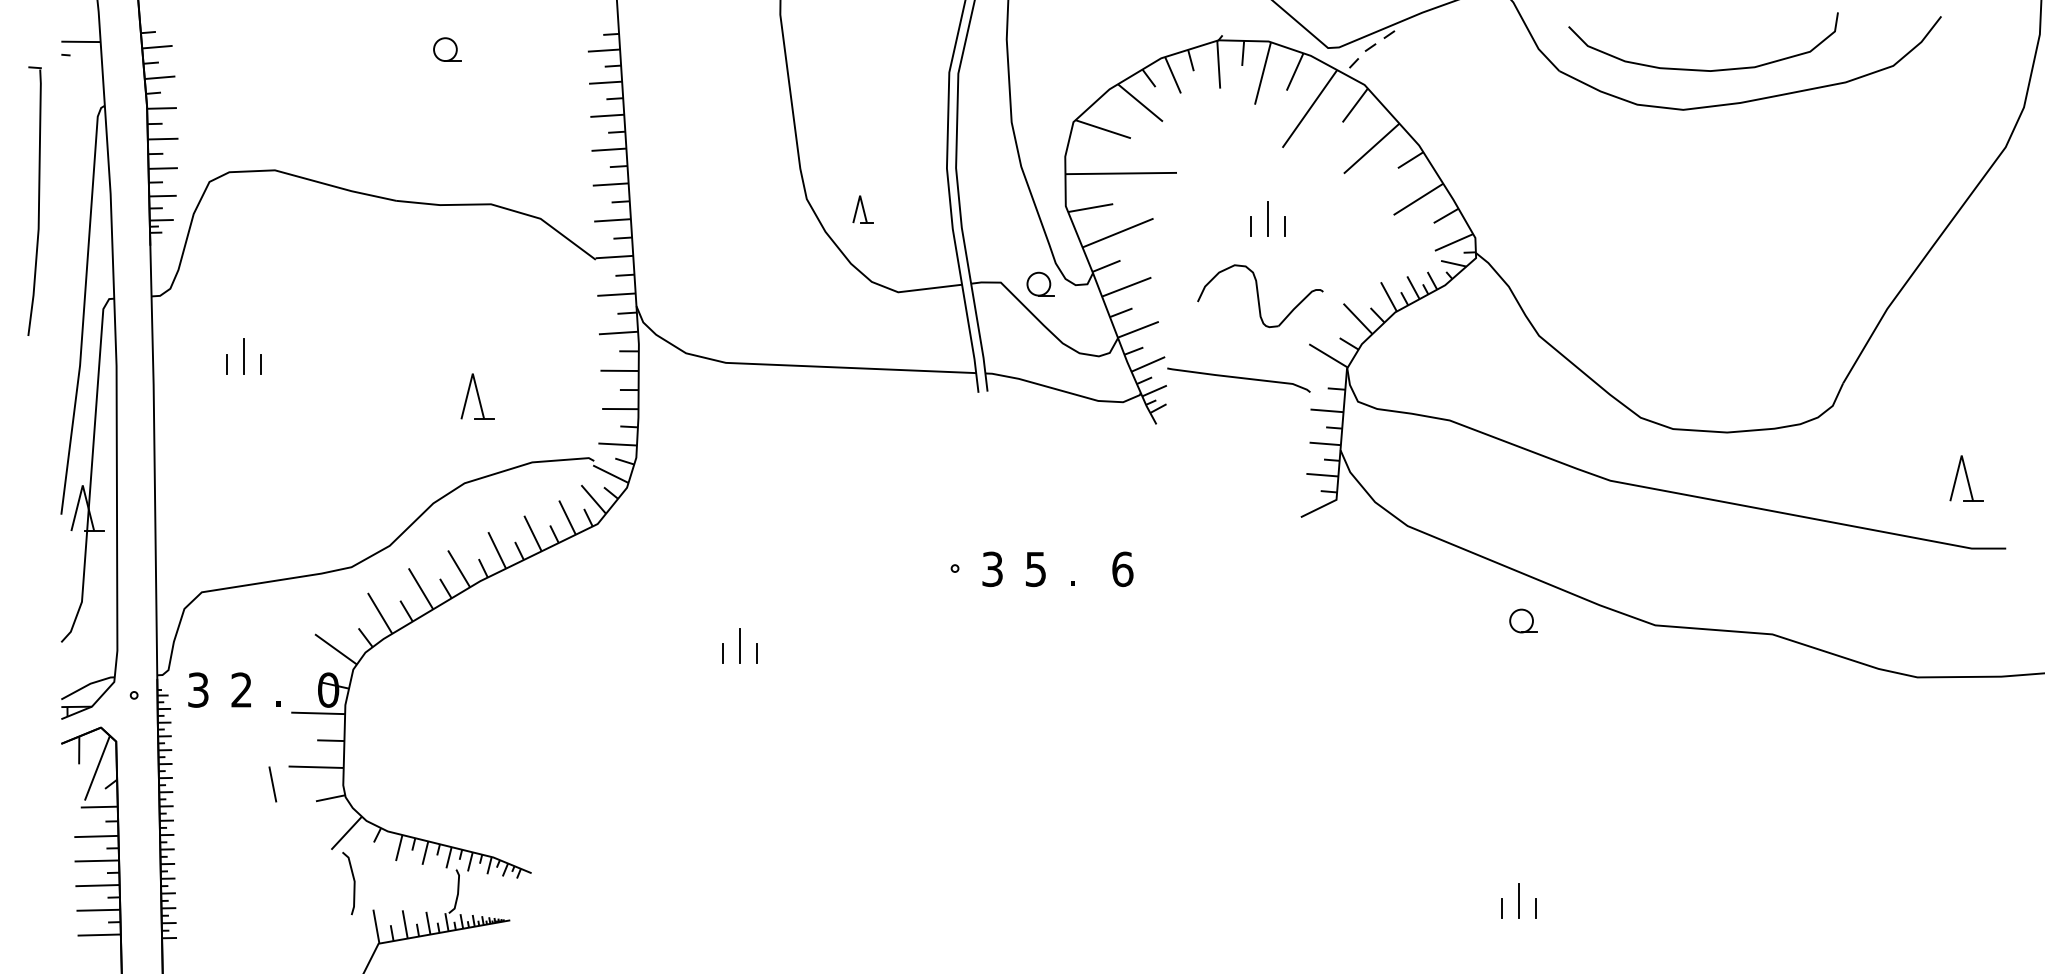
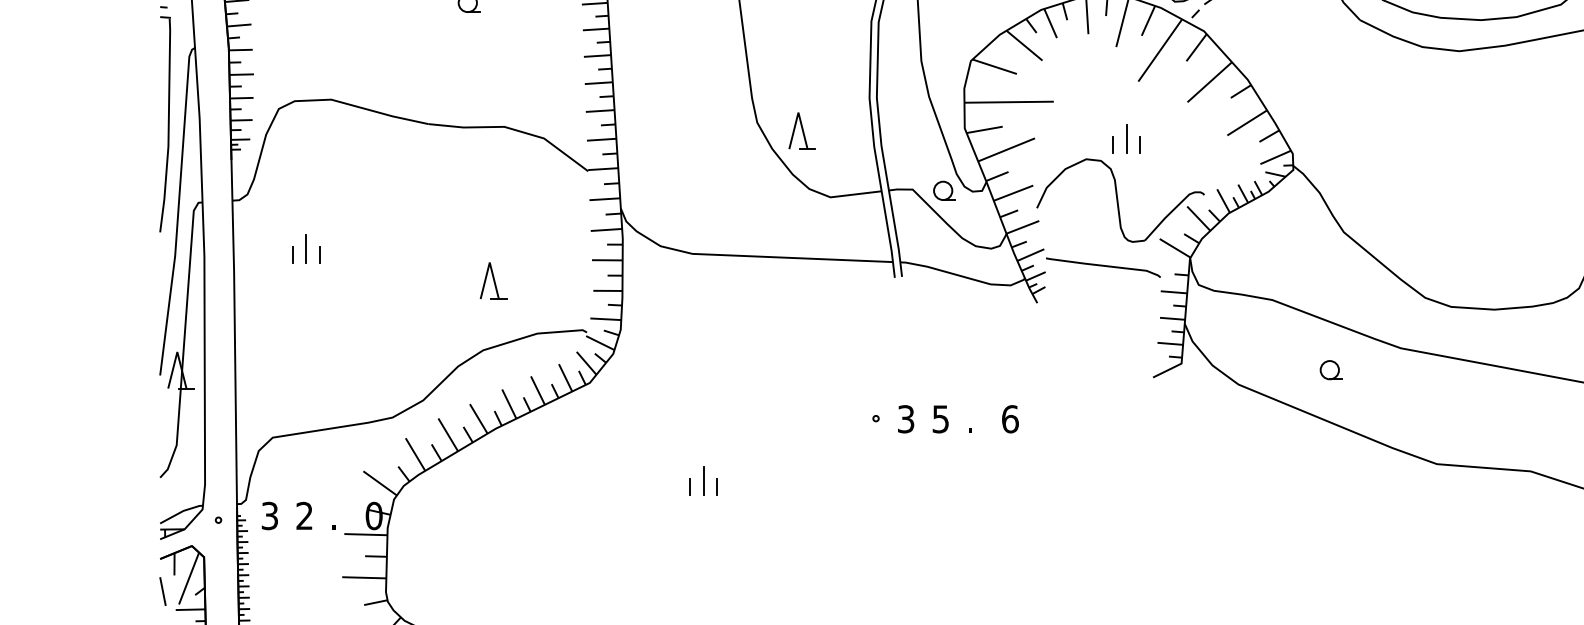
part: (34, 200) -> (165, 123), moved
part: (862, 209) -> (801, 131), size x1.67
part: (1260, 295) -> (1120, 199), size x1.67
part: (1523, 620) -> (1331, 369), moved
line: (272, 784) -> (162, 591), moved

